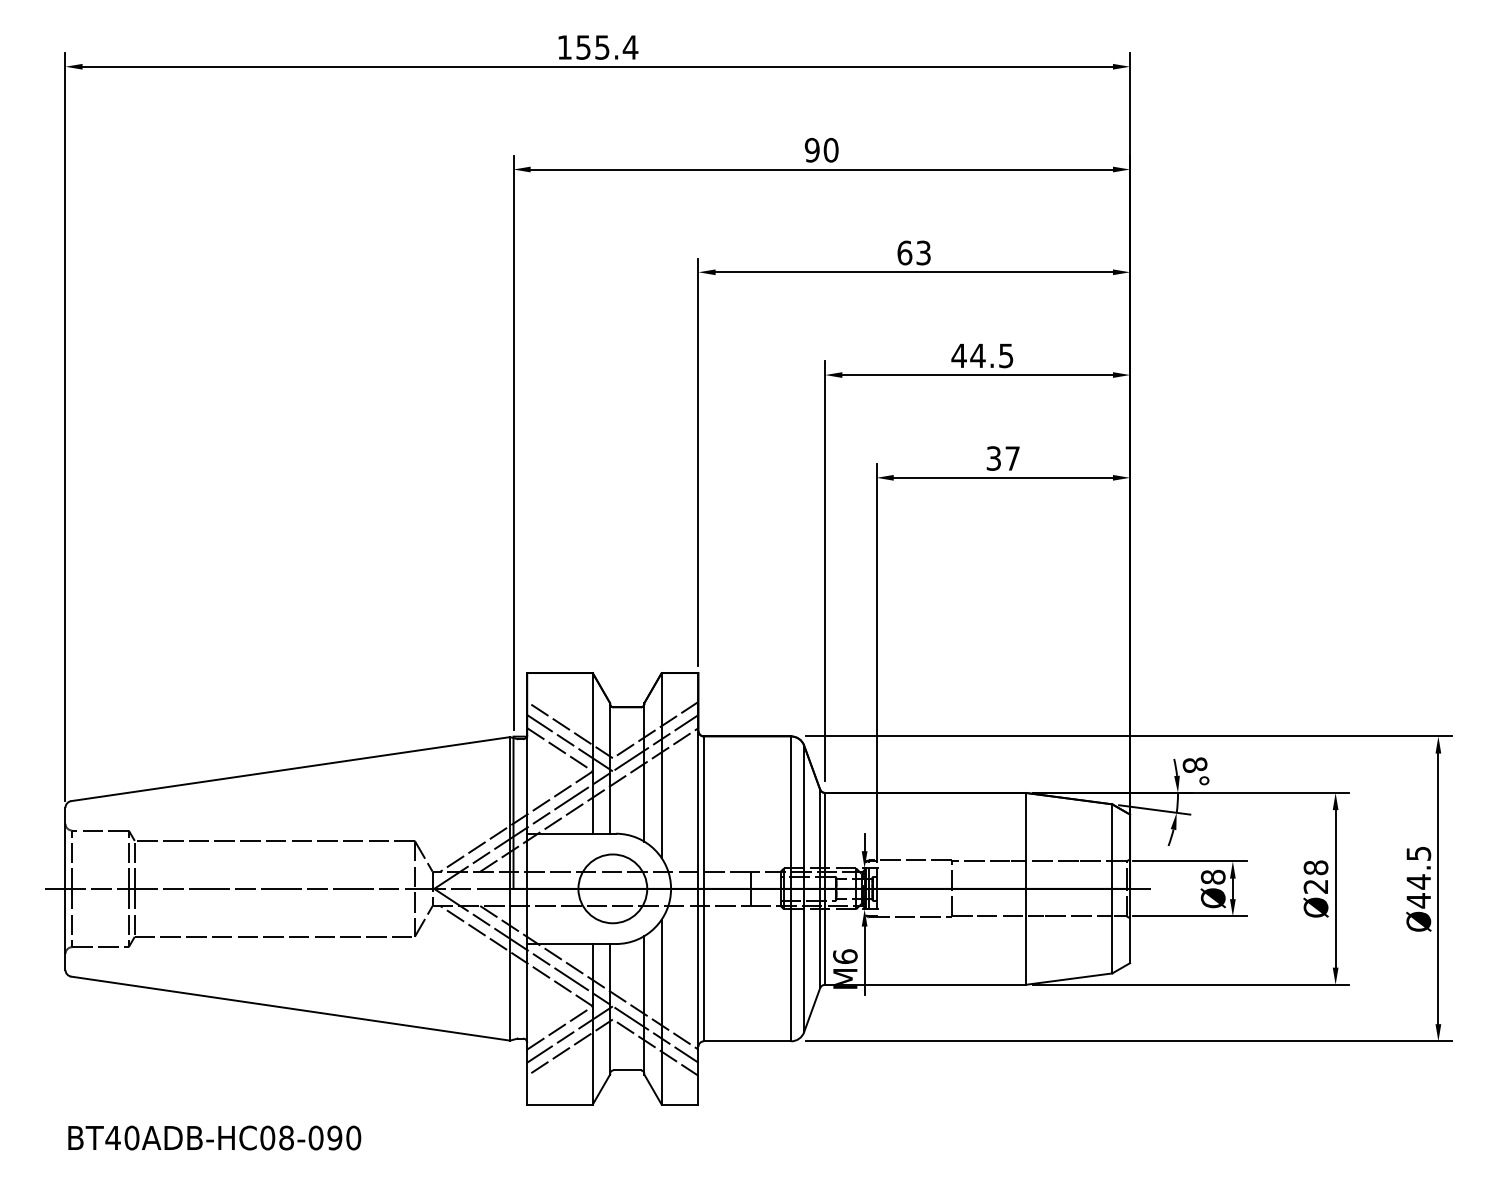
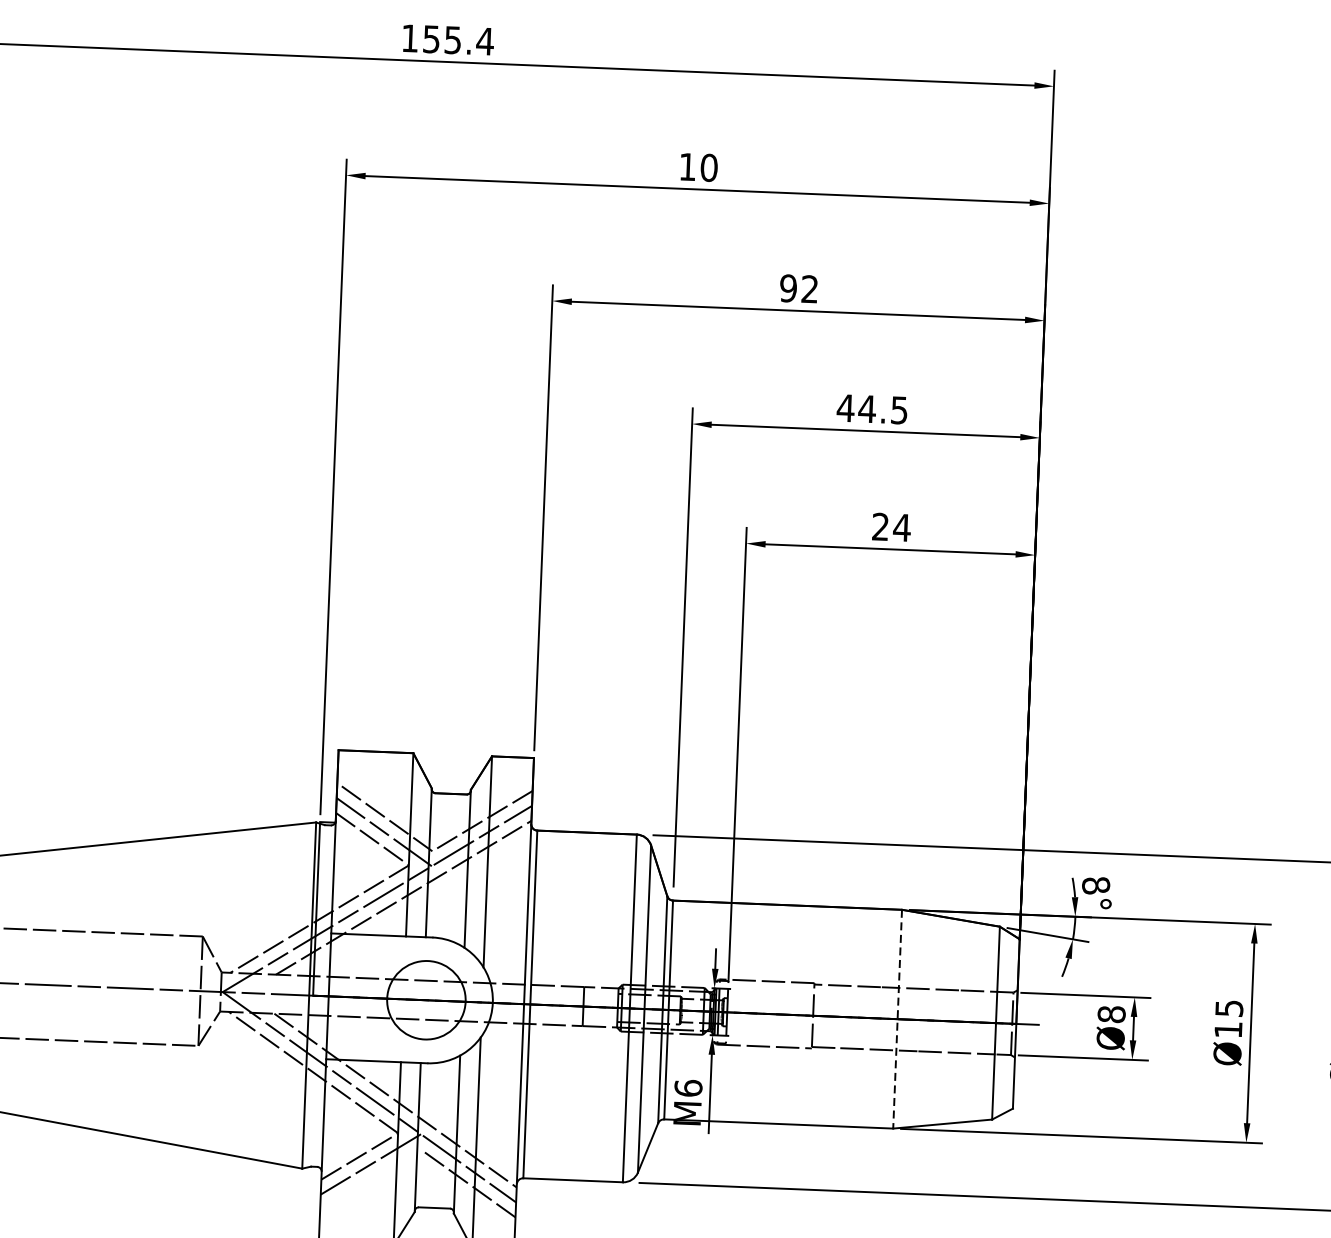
text: (811, 150) -> (686, 167), 90 -> 10
text: (913, 252) -> (798, 288), 63 -> 92
text: (1003, 458) -> (891, 527), 37 -> 24
text: (1315, 876) -> (1228, 1018), Ø28 -> Ø15
line: (1026, 888) -> (898, 1018), solid -> dashed
line: (569, 1047) -> (369, 1179), removed

